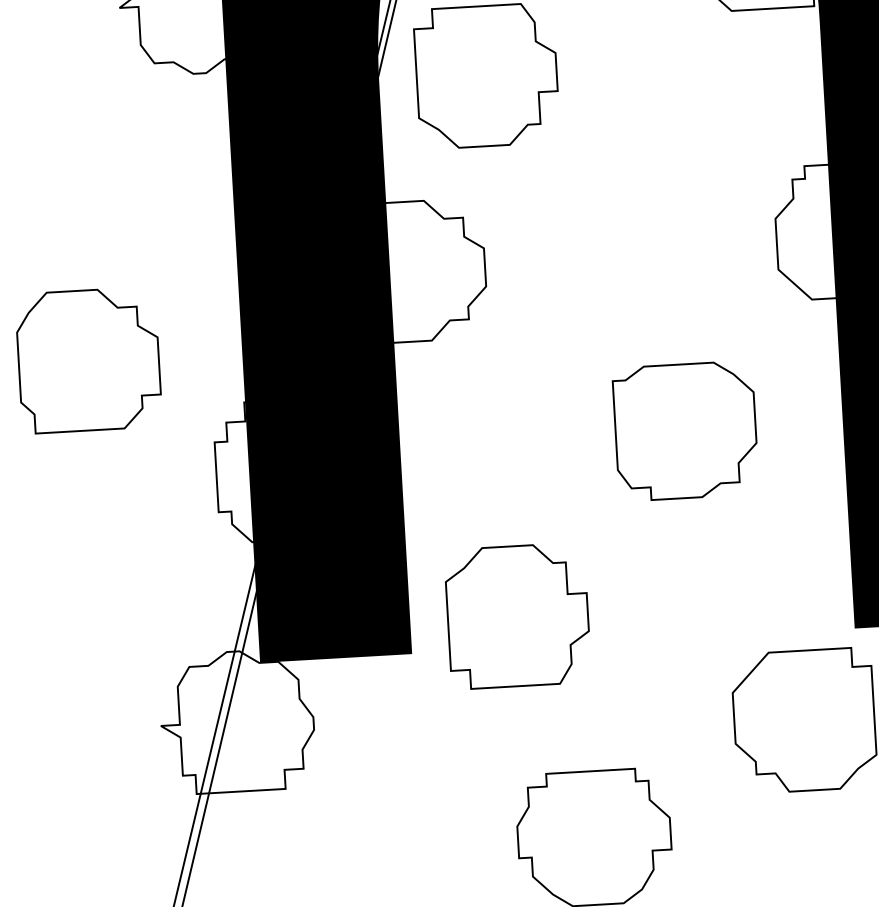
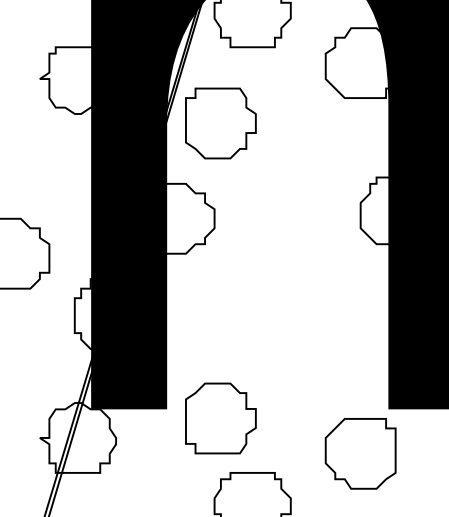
part: (684, 429) -> (309, 305), removed
part: (517, 616) -> (220, 418), moved

